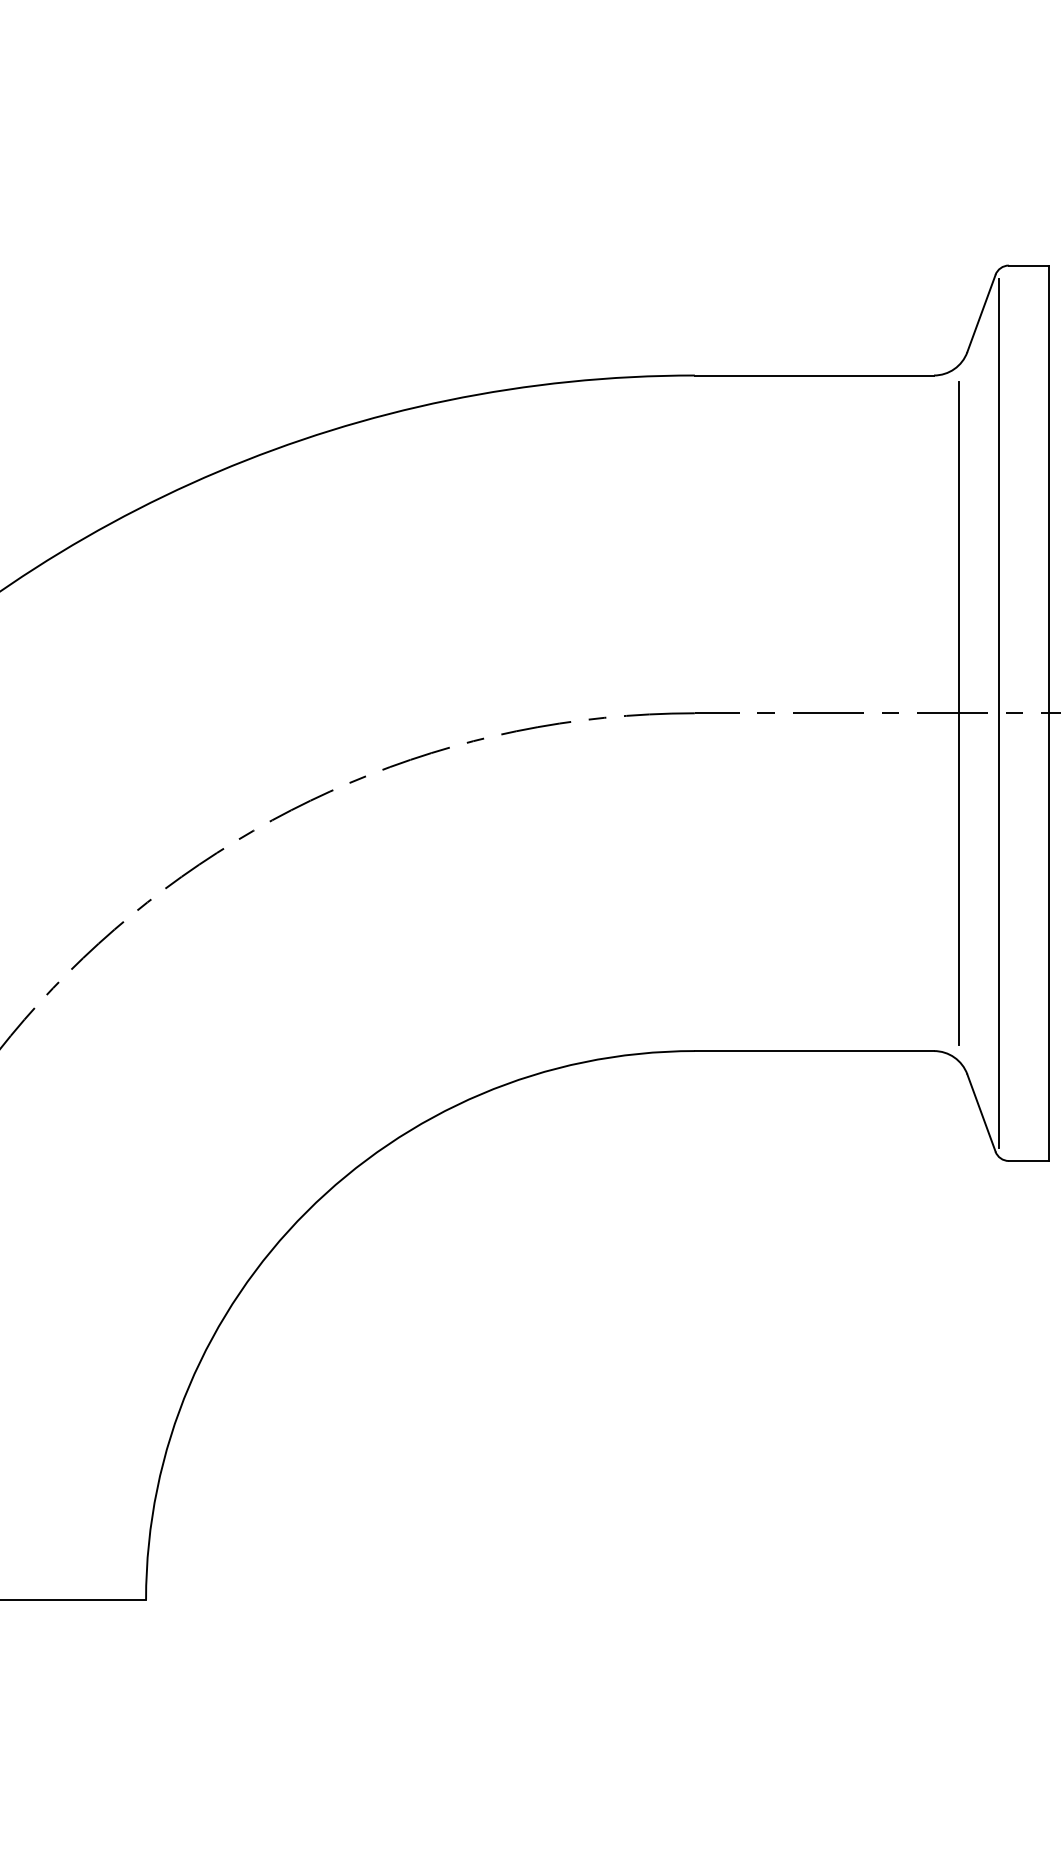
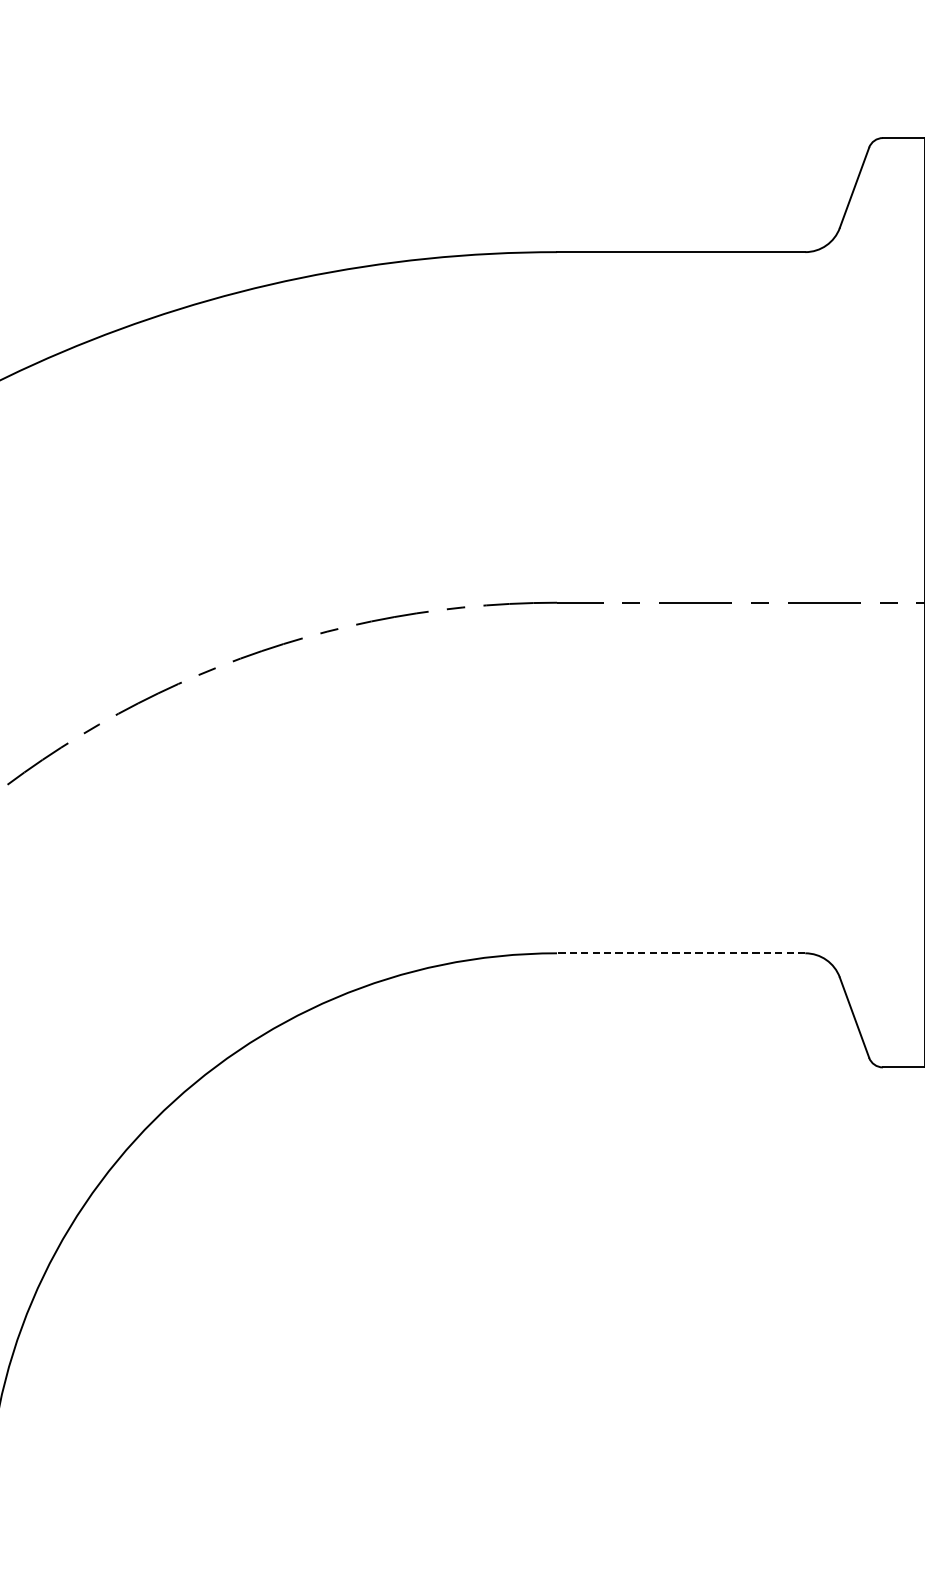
line: (958, 712) -> (830, 601), removed
line: (998, 712) -> (872, 601), removed
line: (814, 1051) -> (681, 953), solid -> dashed

